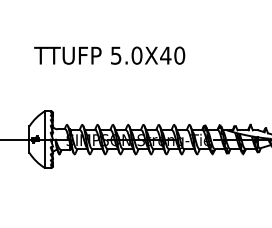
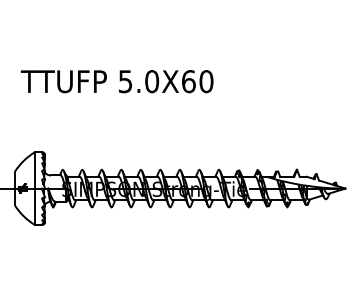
text: (165, 55) -> (188, 81), 5.0X40 -> 5.0X60

